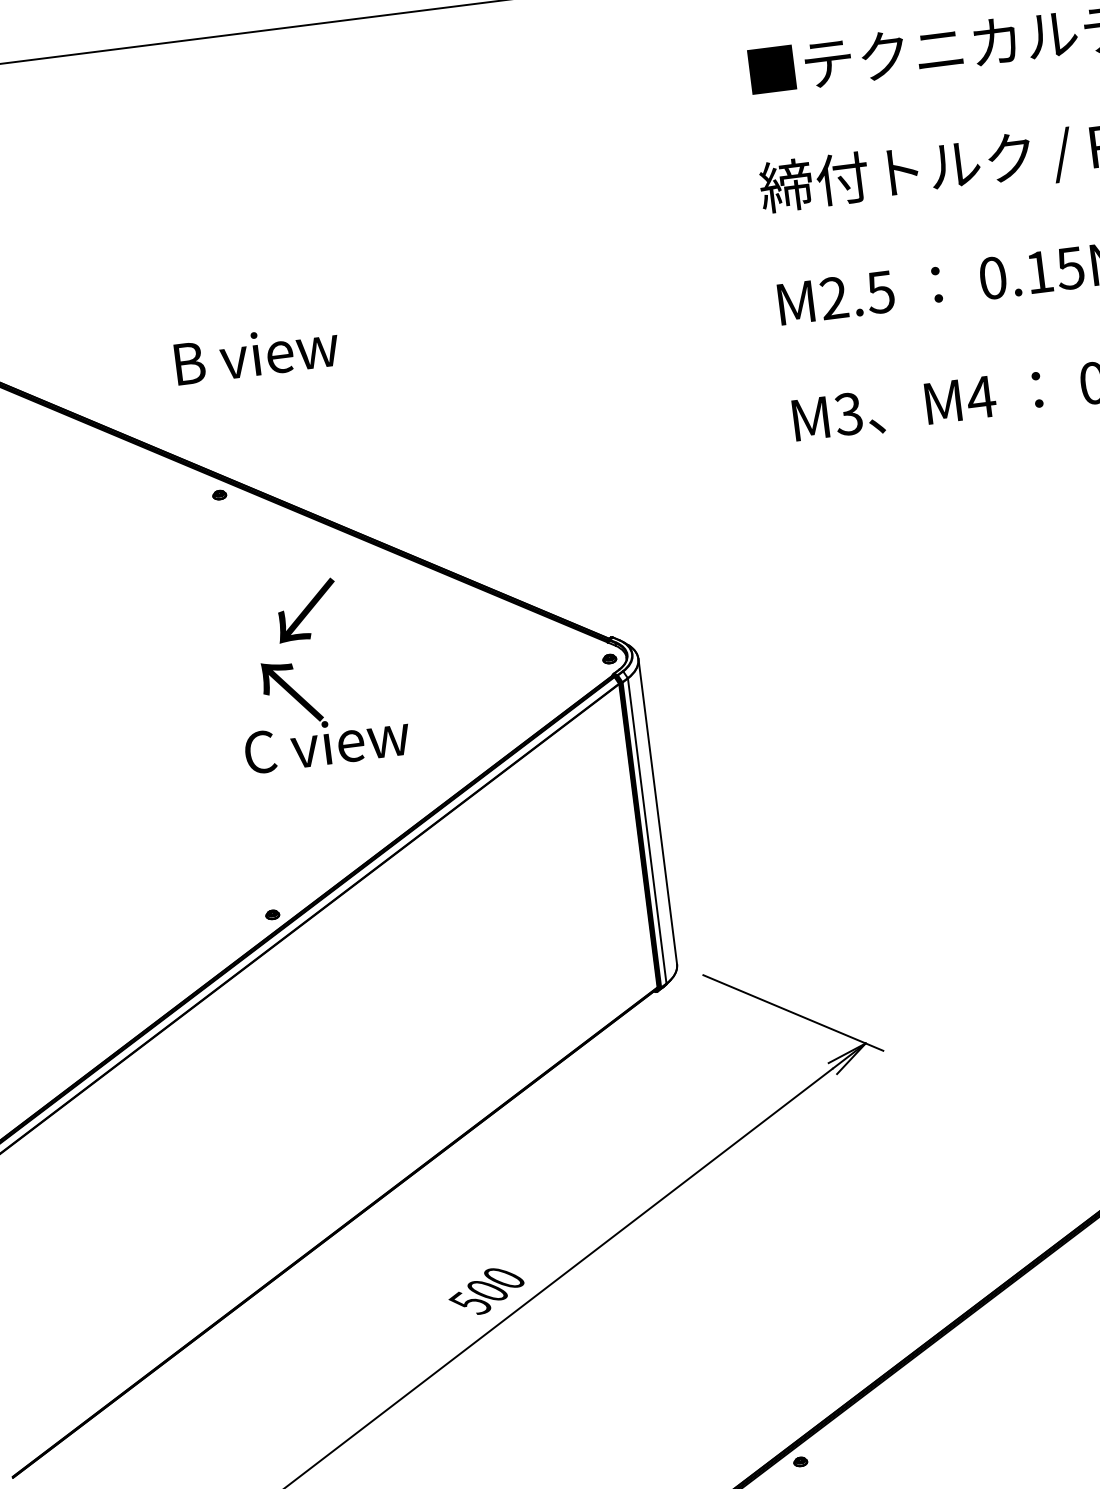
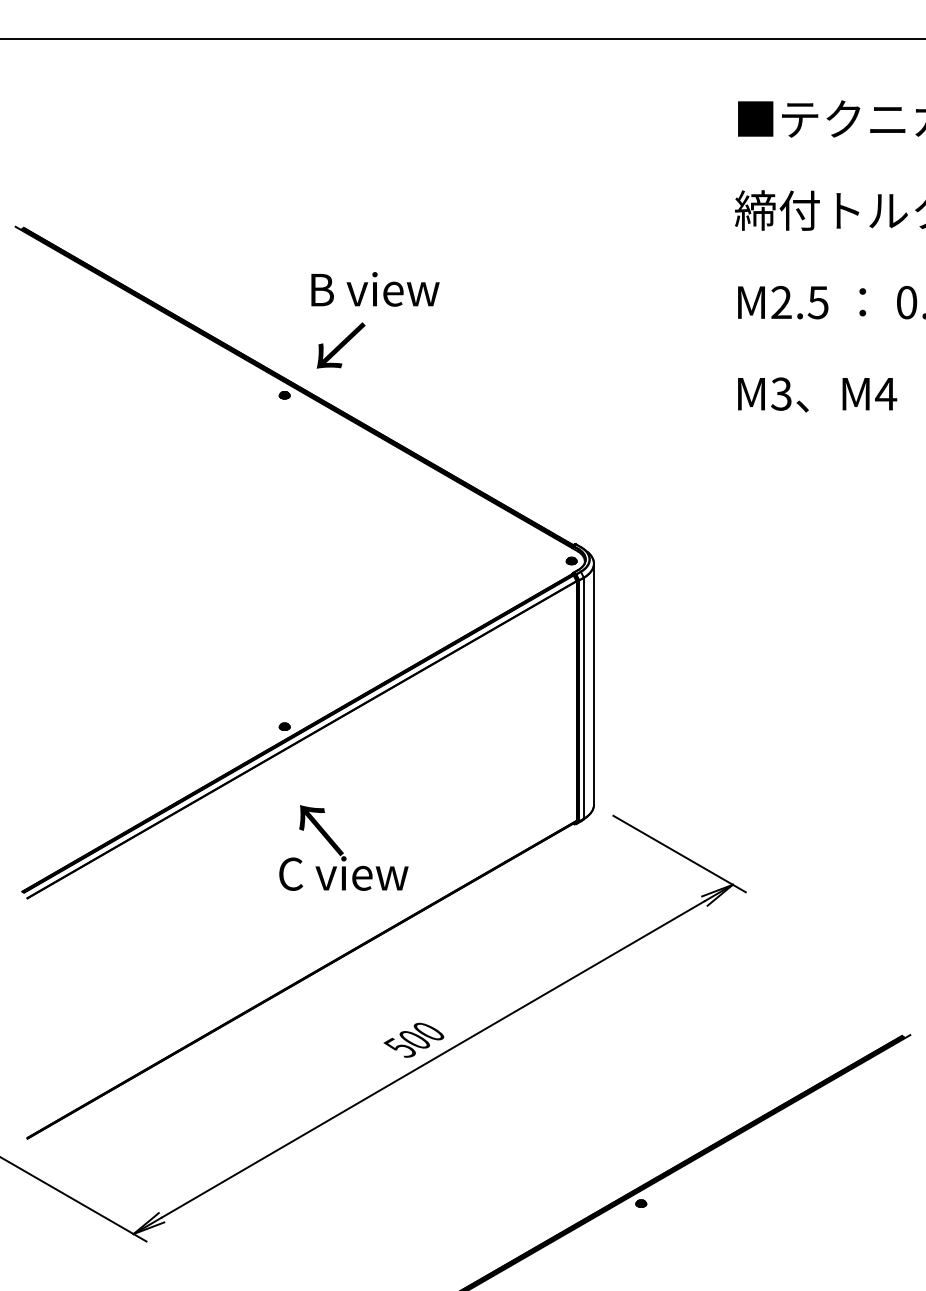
text: (256, 354) -> (375, 289), moved
text: (306, 610) -> (340, 345), moved
text: (322, 710) -> (343, 847), moved

